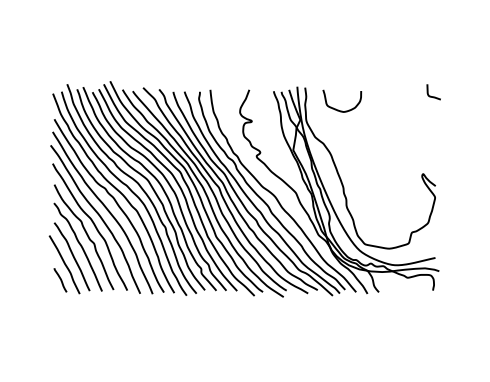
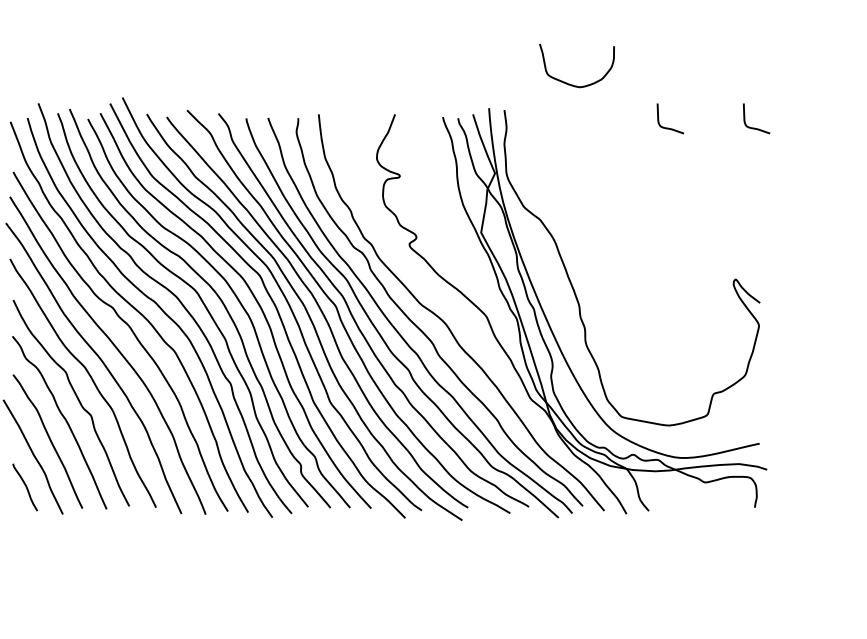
curve: (389, 96) -> (669, 127), added
curve: (338, 109) -> (569, 82), moved

